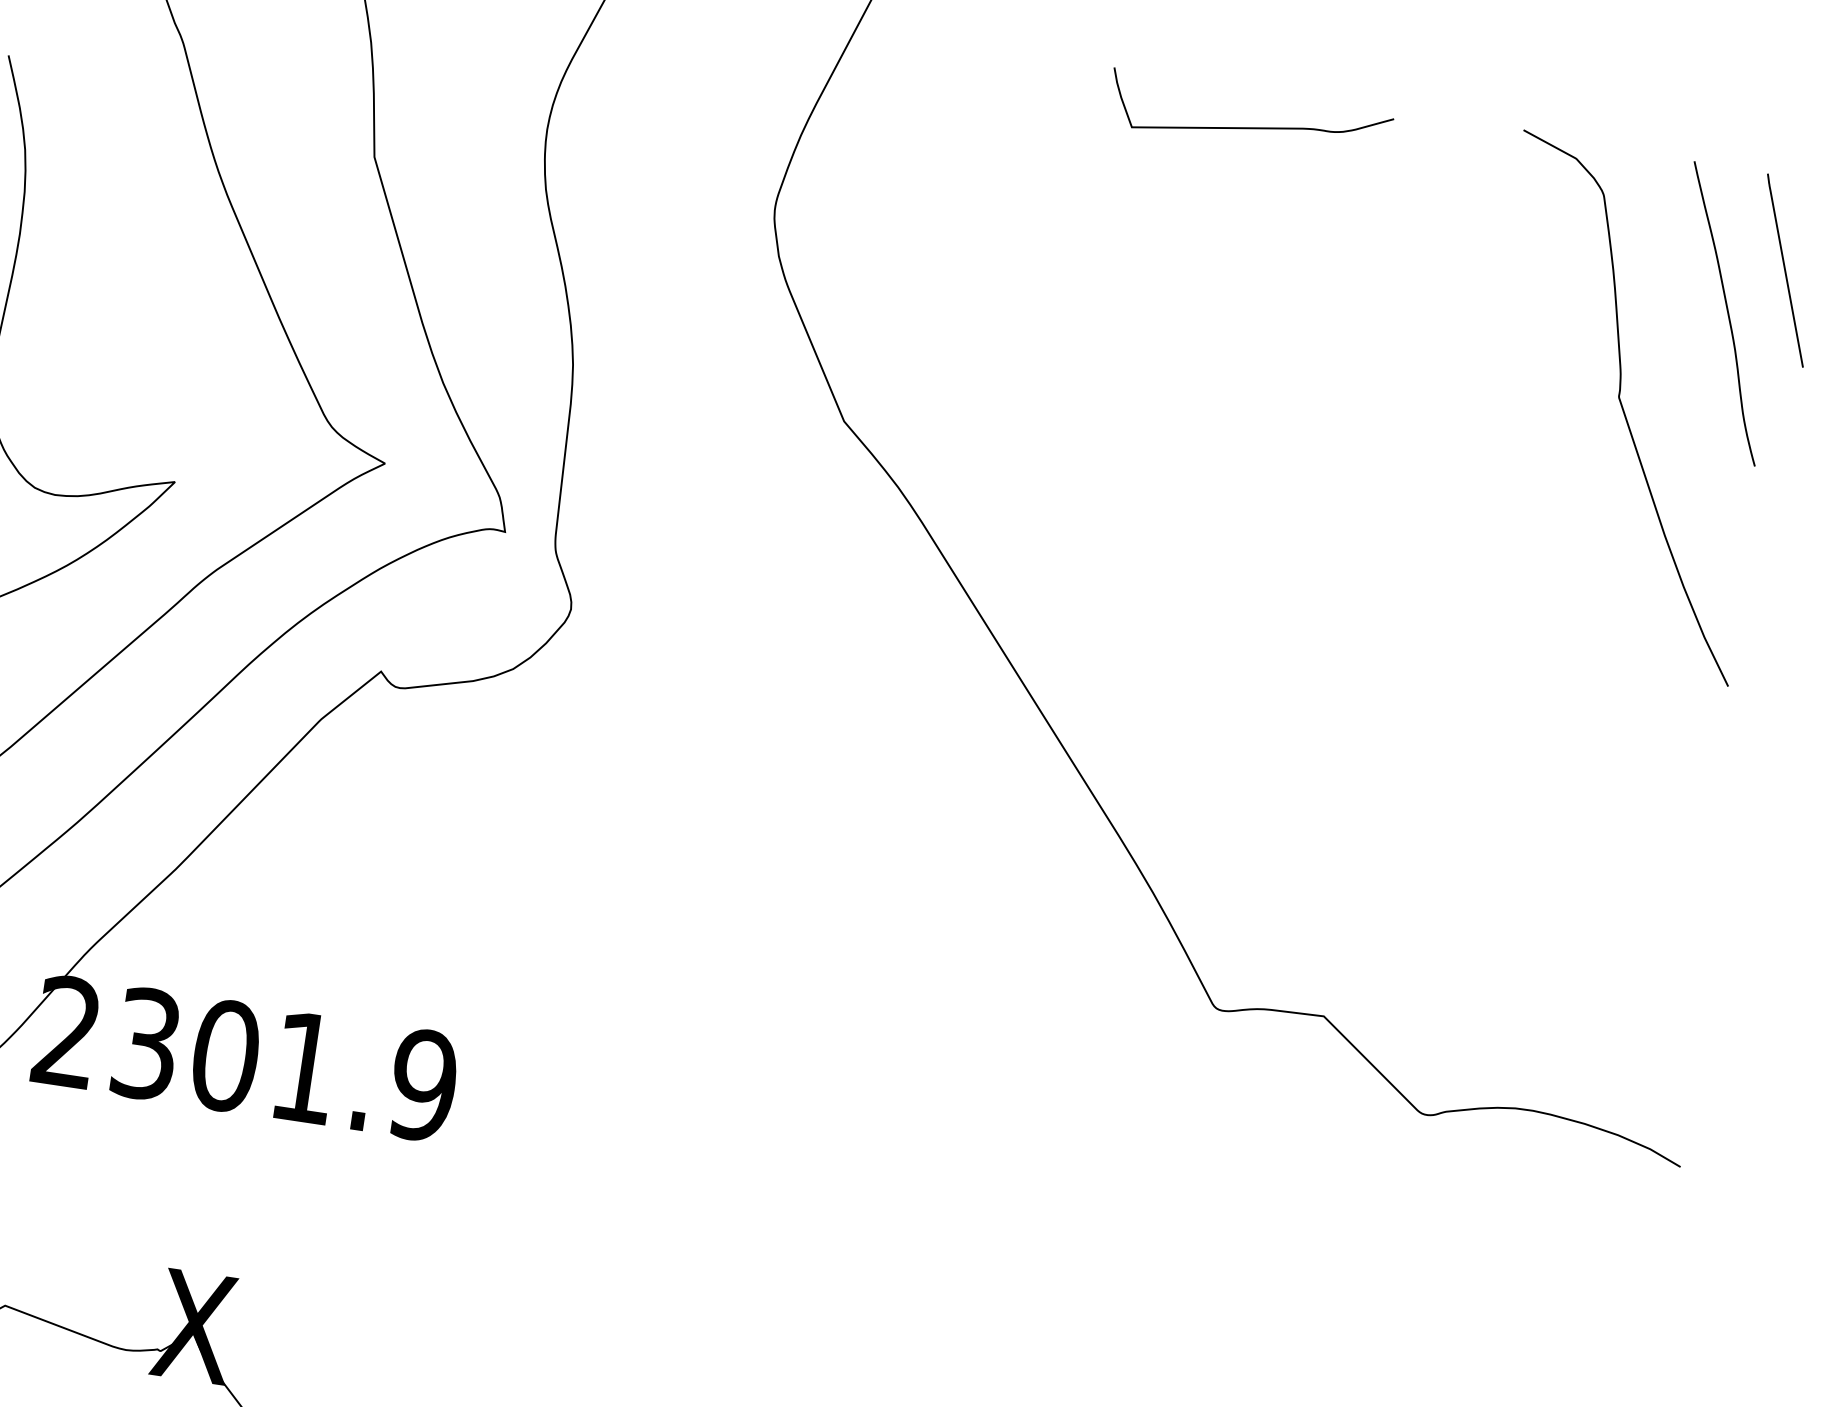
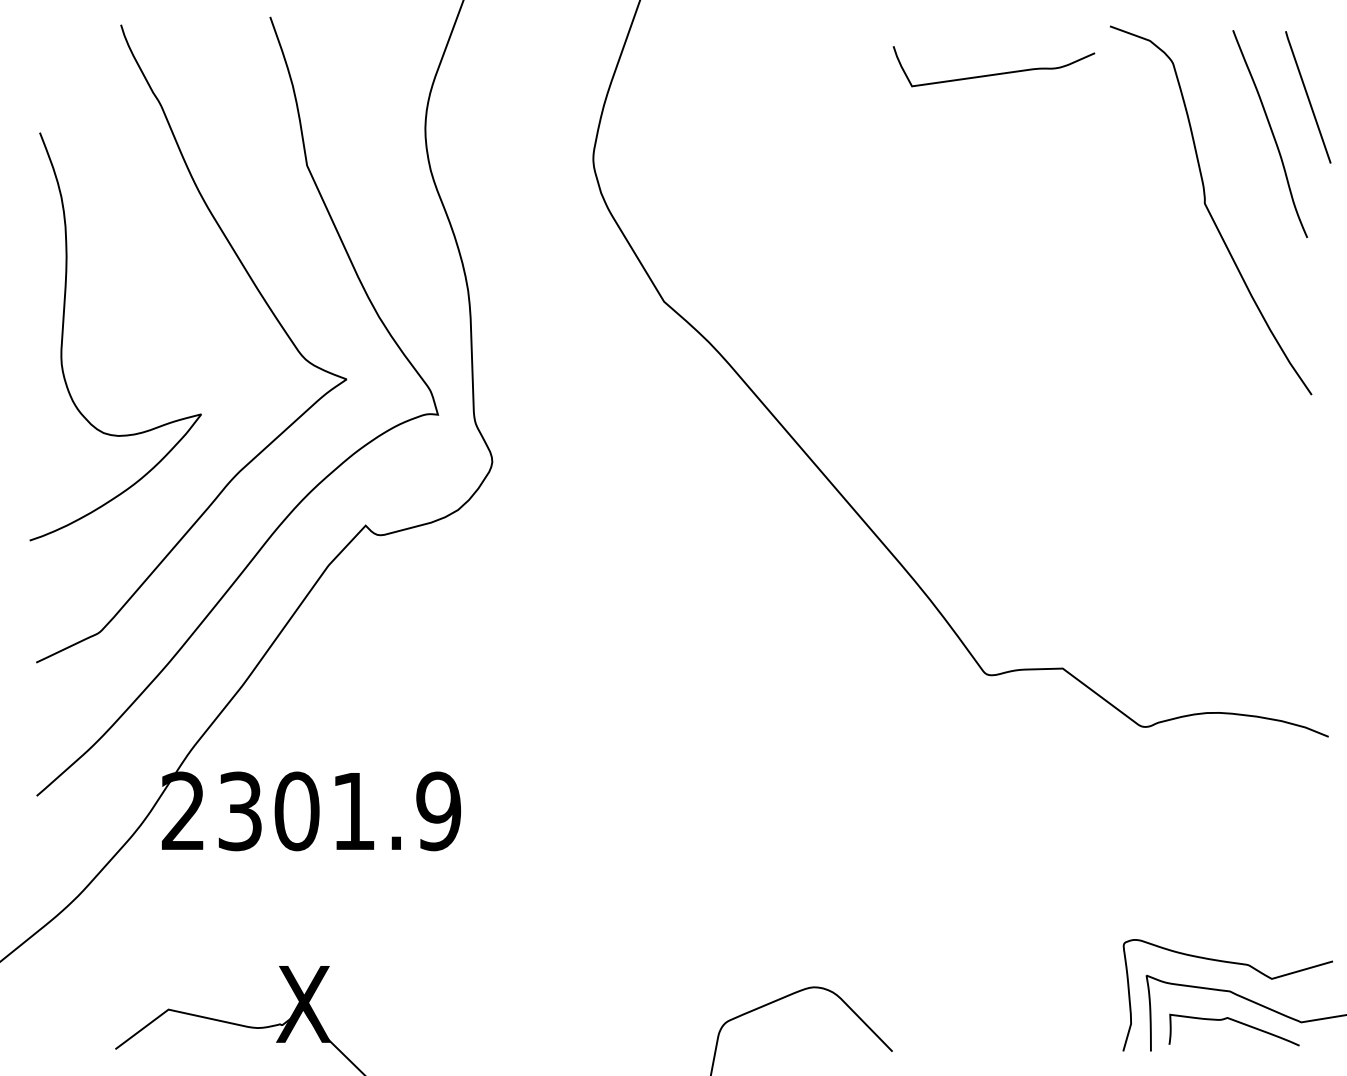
curve: (1249, 126) -> (994, 73), moved

